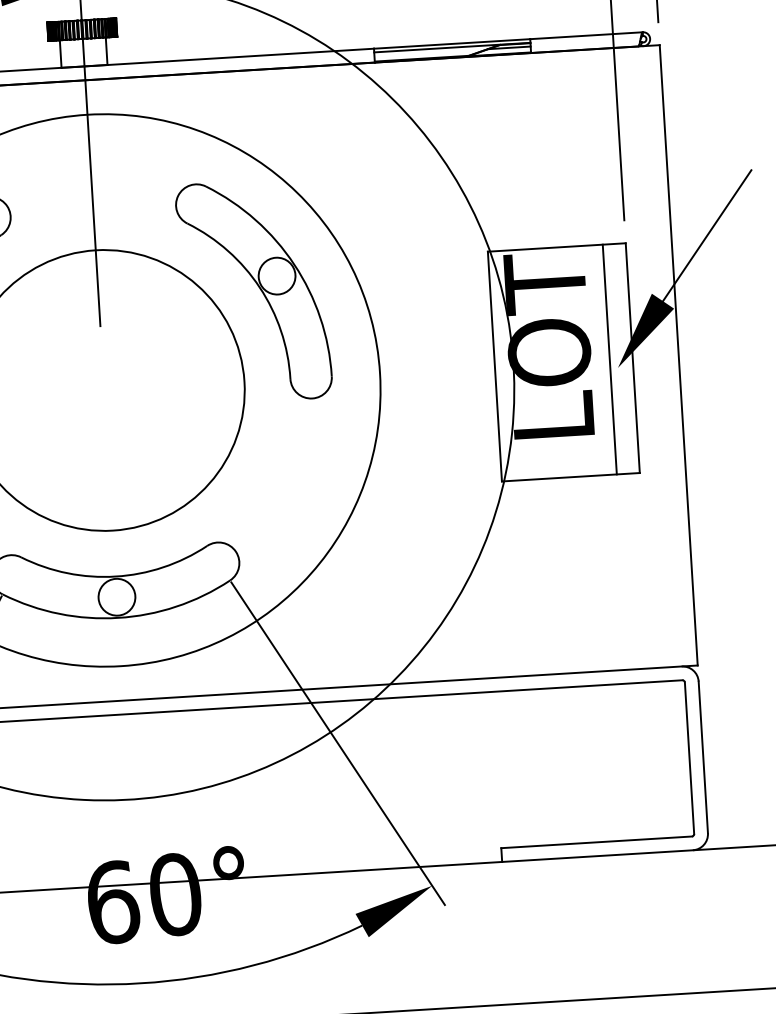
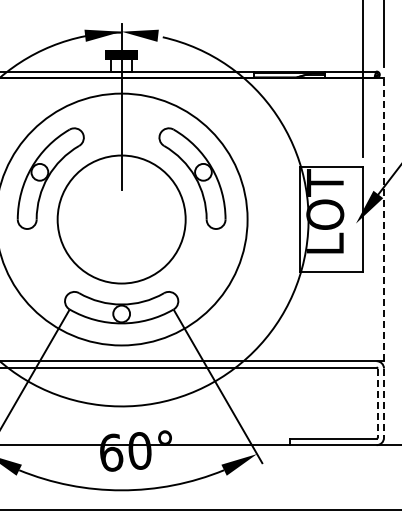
line: (679, 355) -> (384, 219), solid -> dashed
line: (609, 359) -> (352, 219), removed
line: (689, 758) -> (377, 403), solid -> dashed
line: (704, 758) -> (384, 403), solid -> dashed

